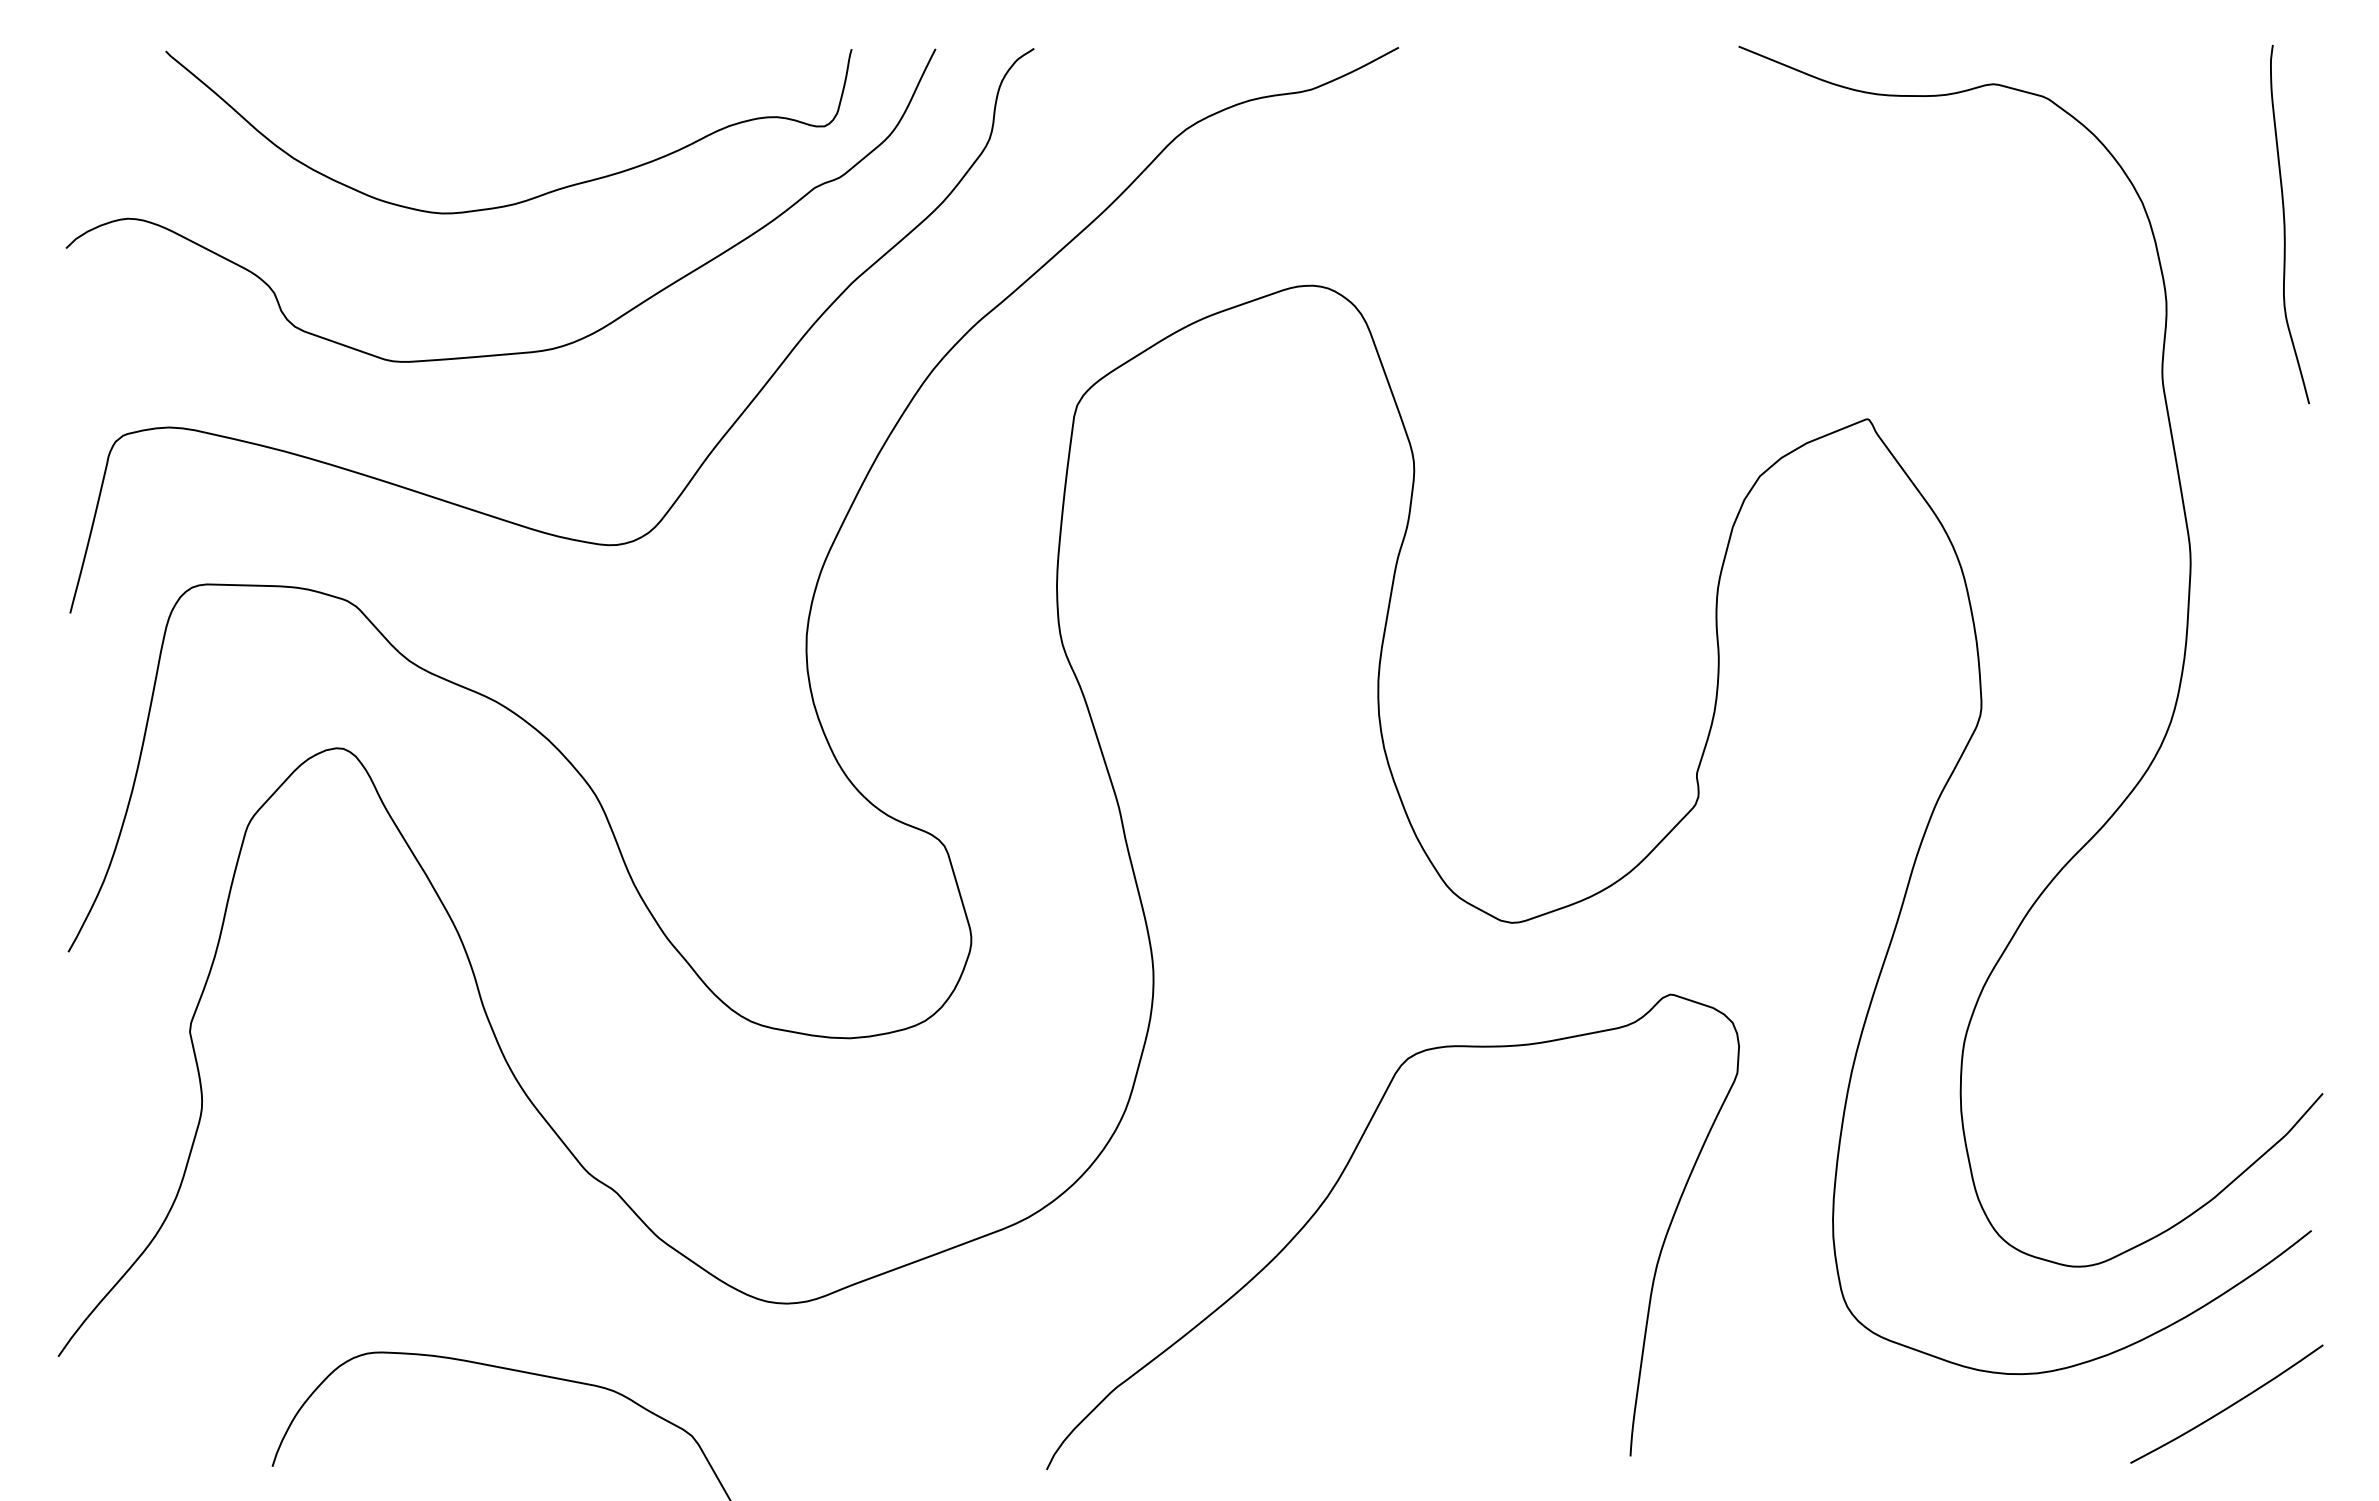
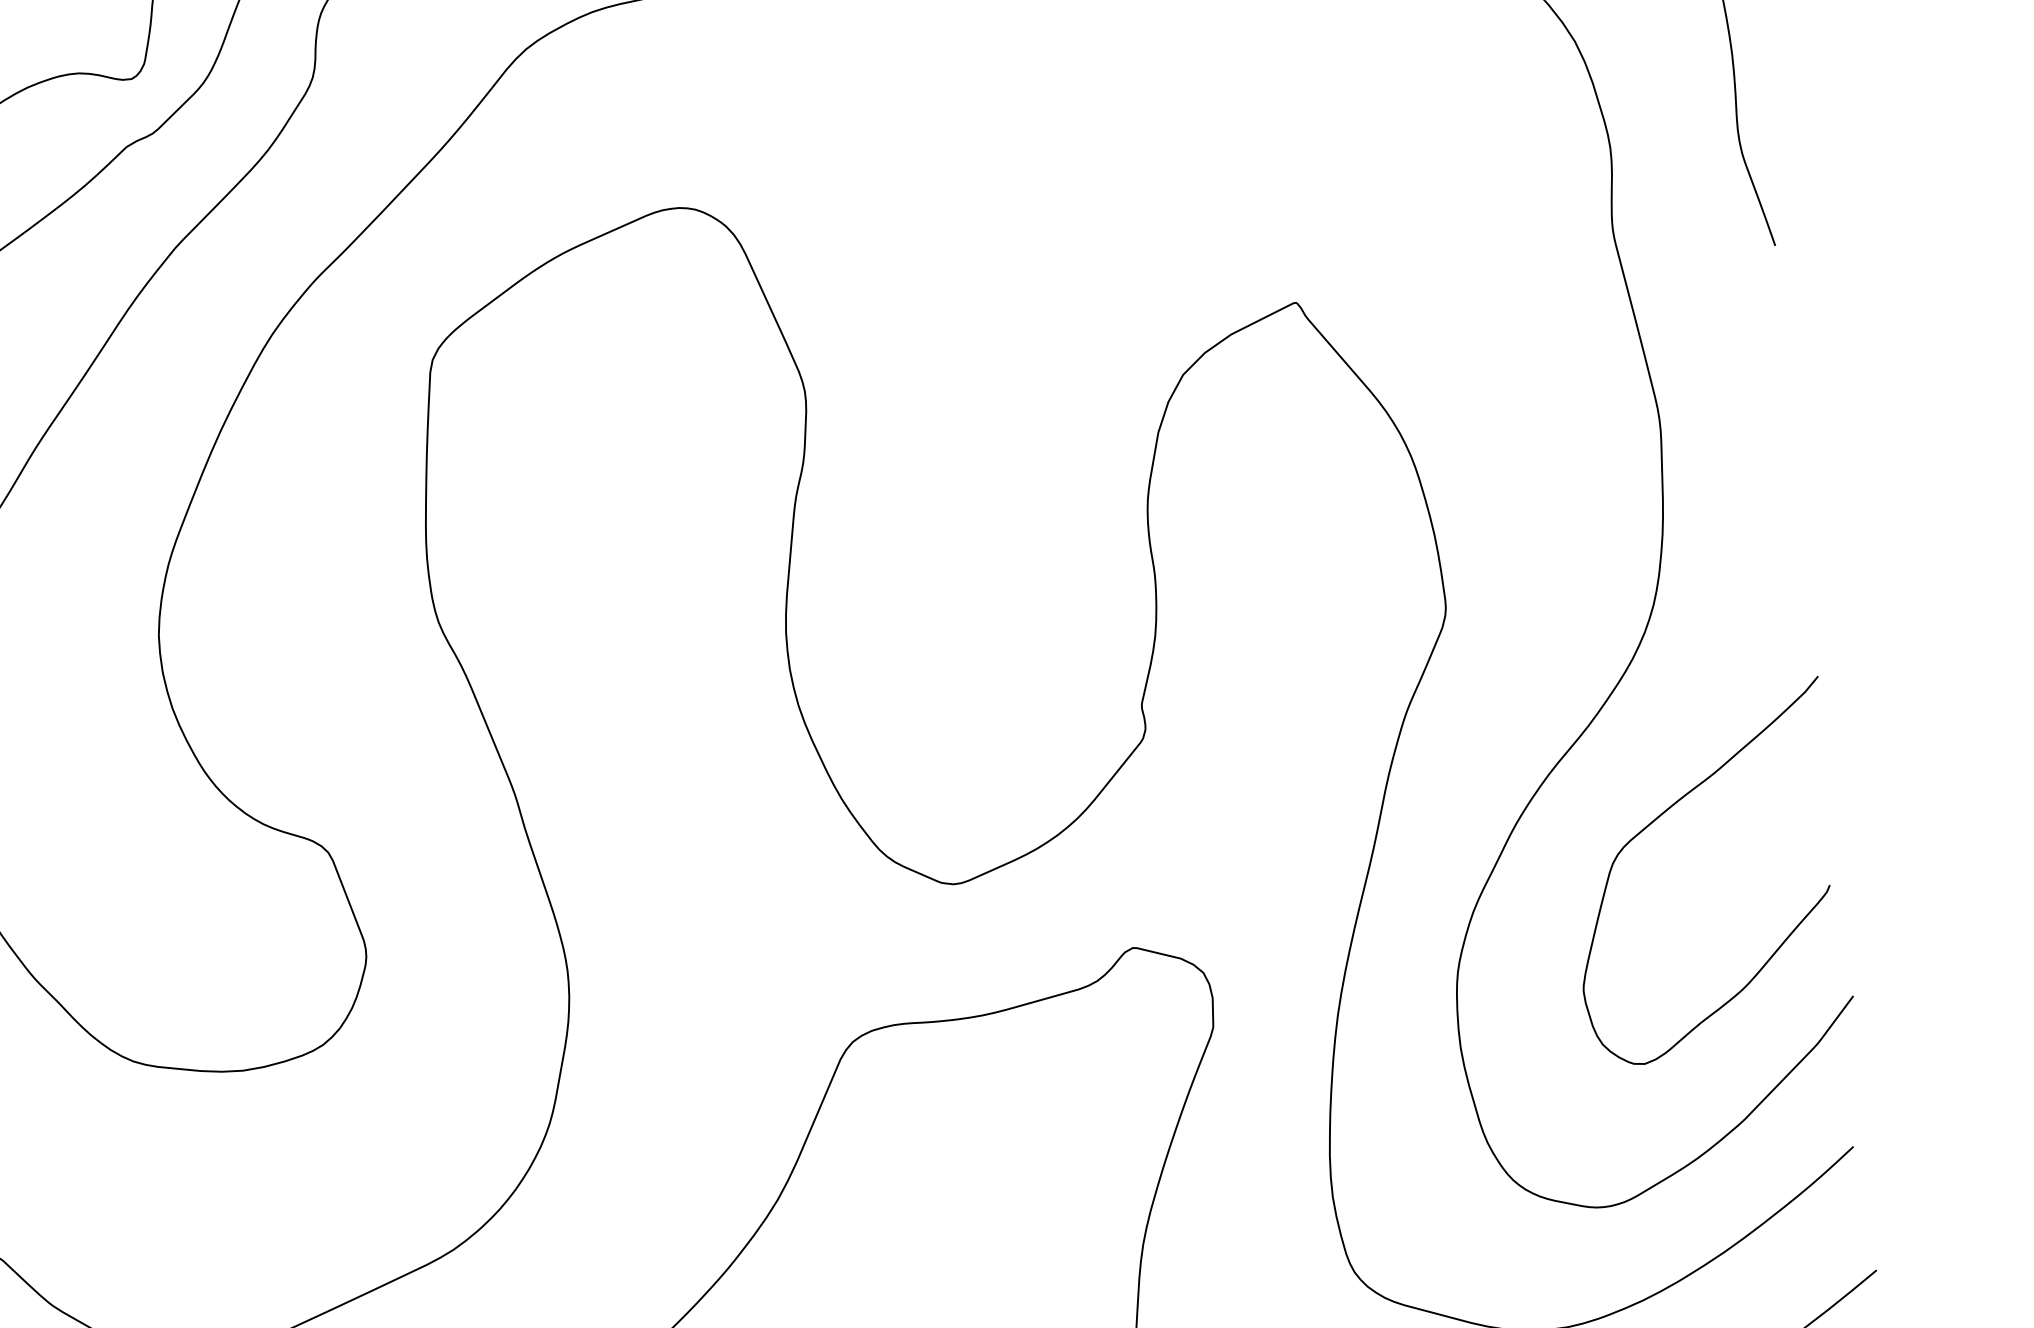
curve: (2158, 917) -> (1658, 819), added

